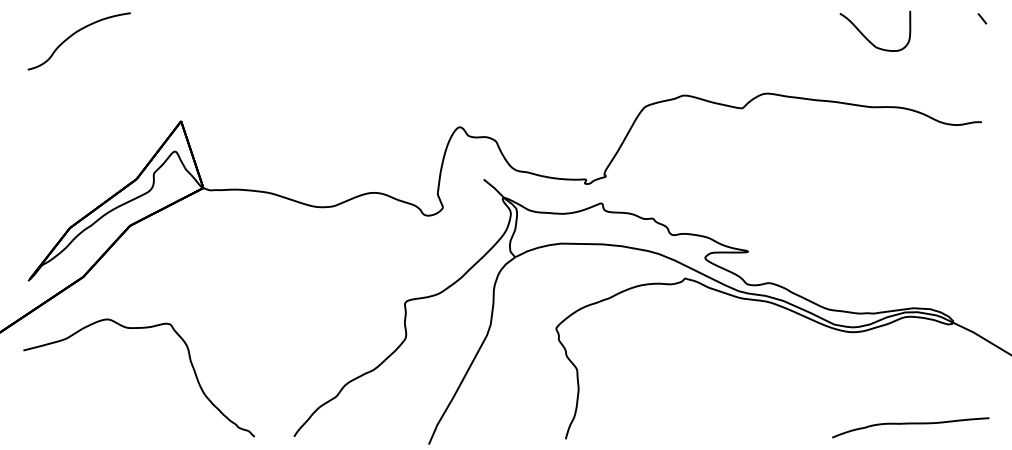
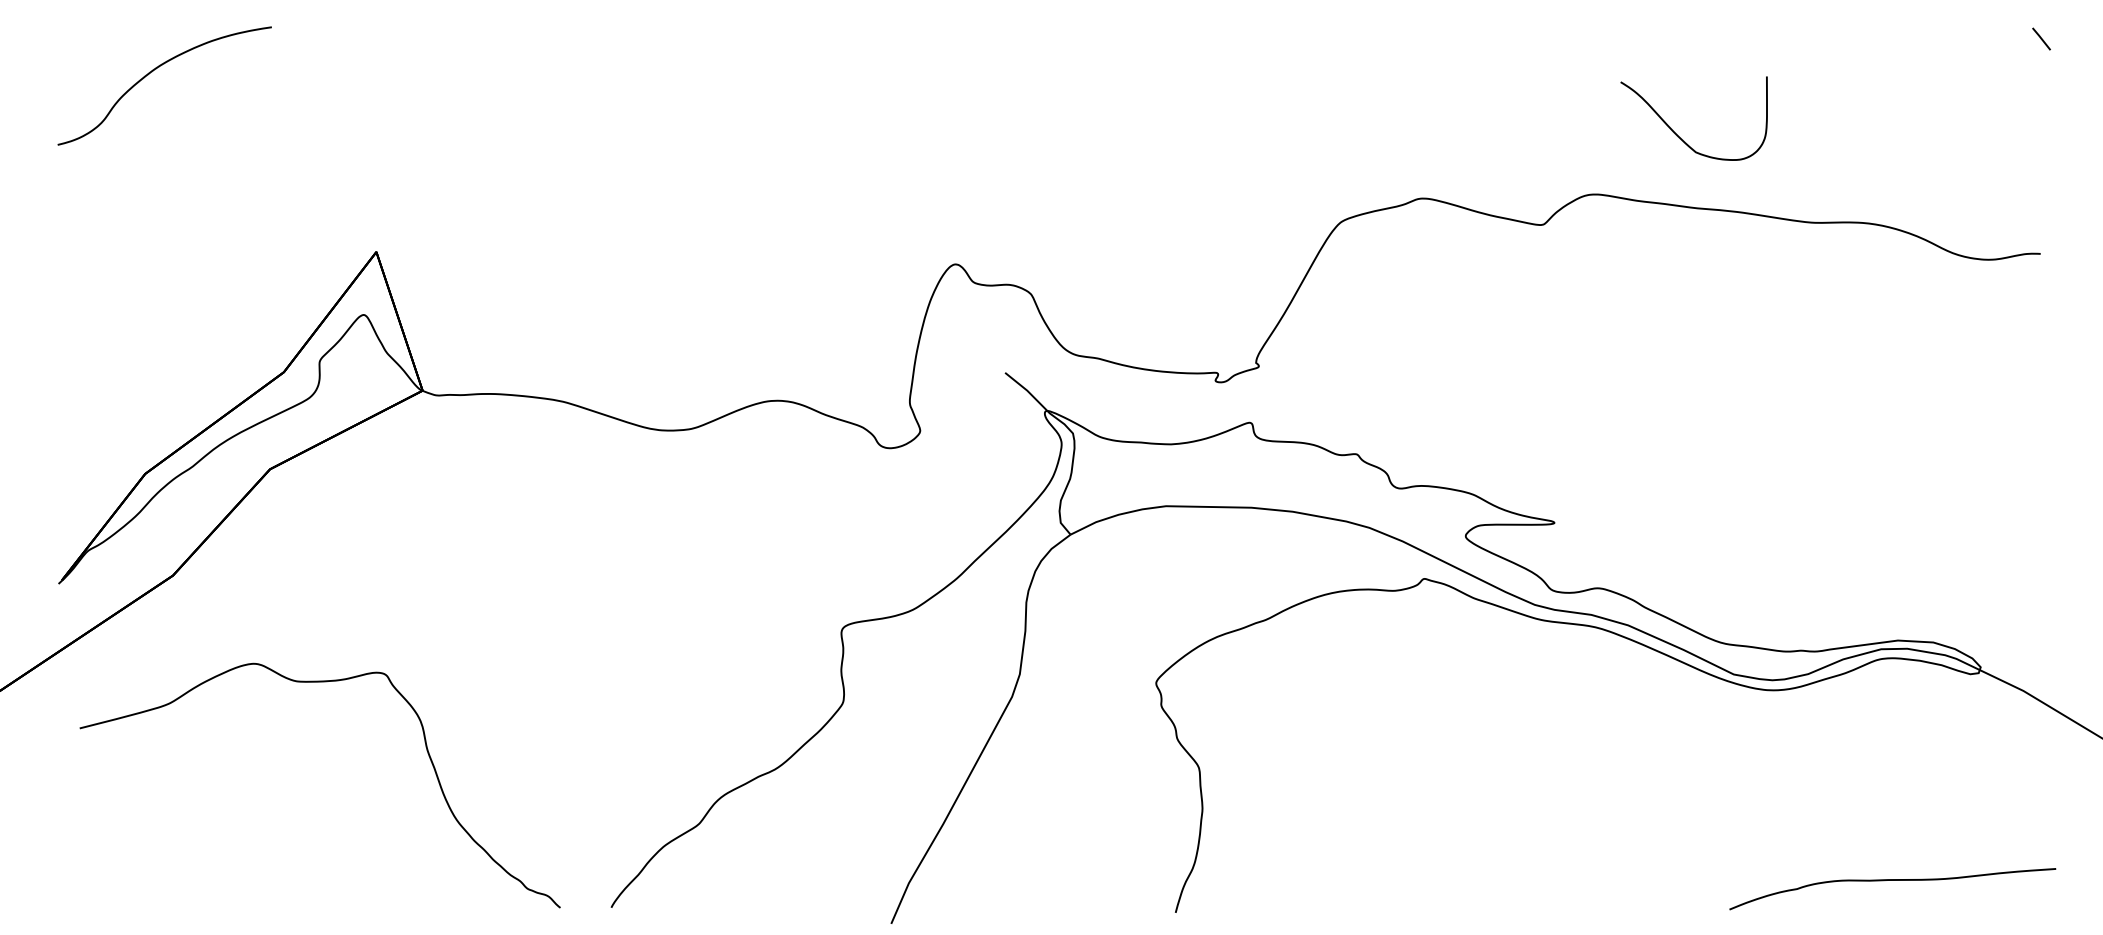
curve: (867, 38) -> (1678, 133), moved
curve: (139, 328) -> (320, 682), moved

